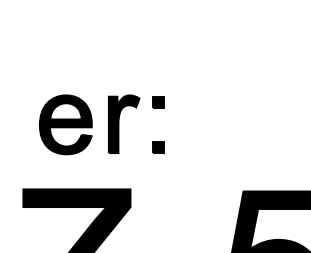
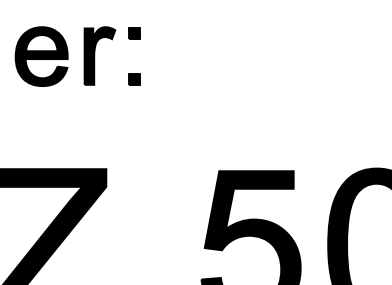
part: (101, 124) -> (77, 56), moved

